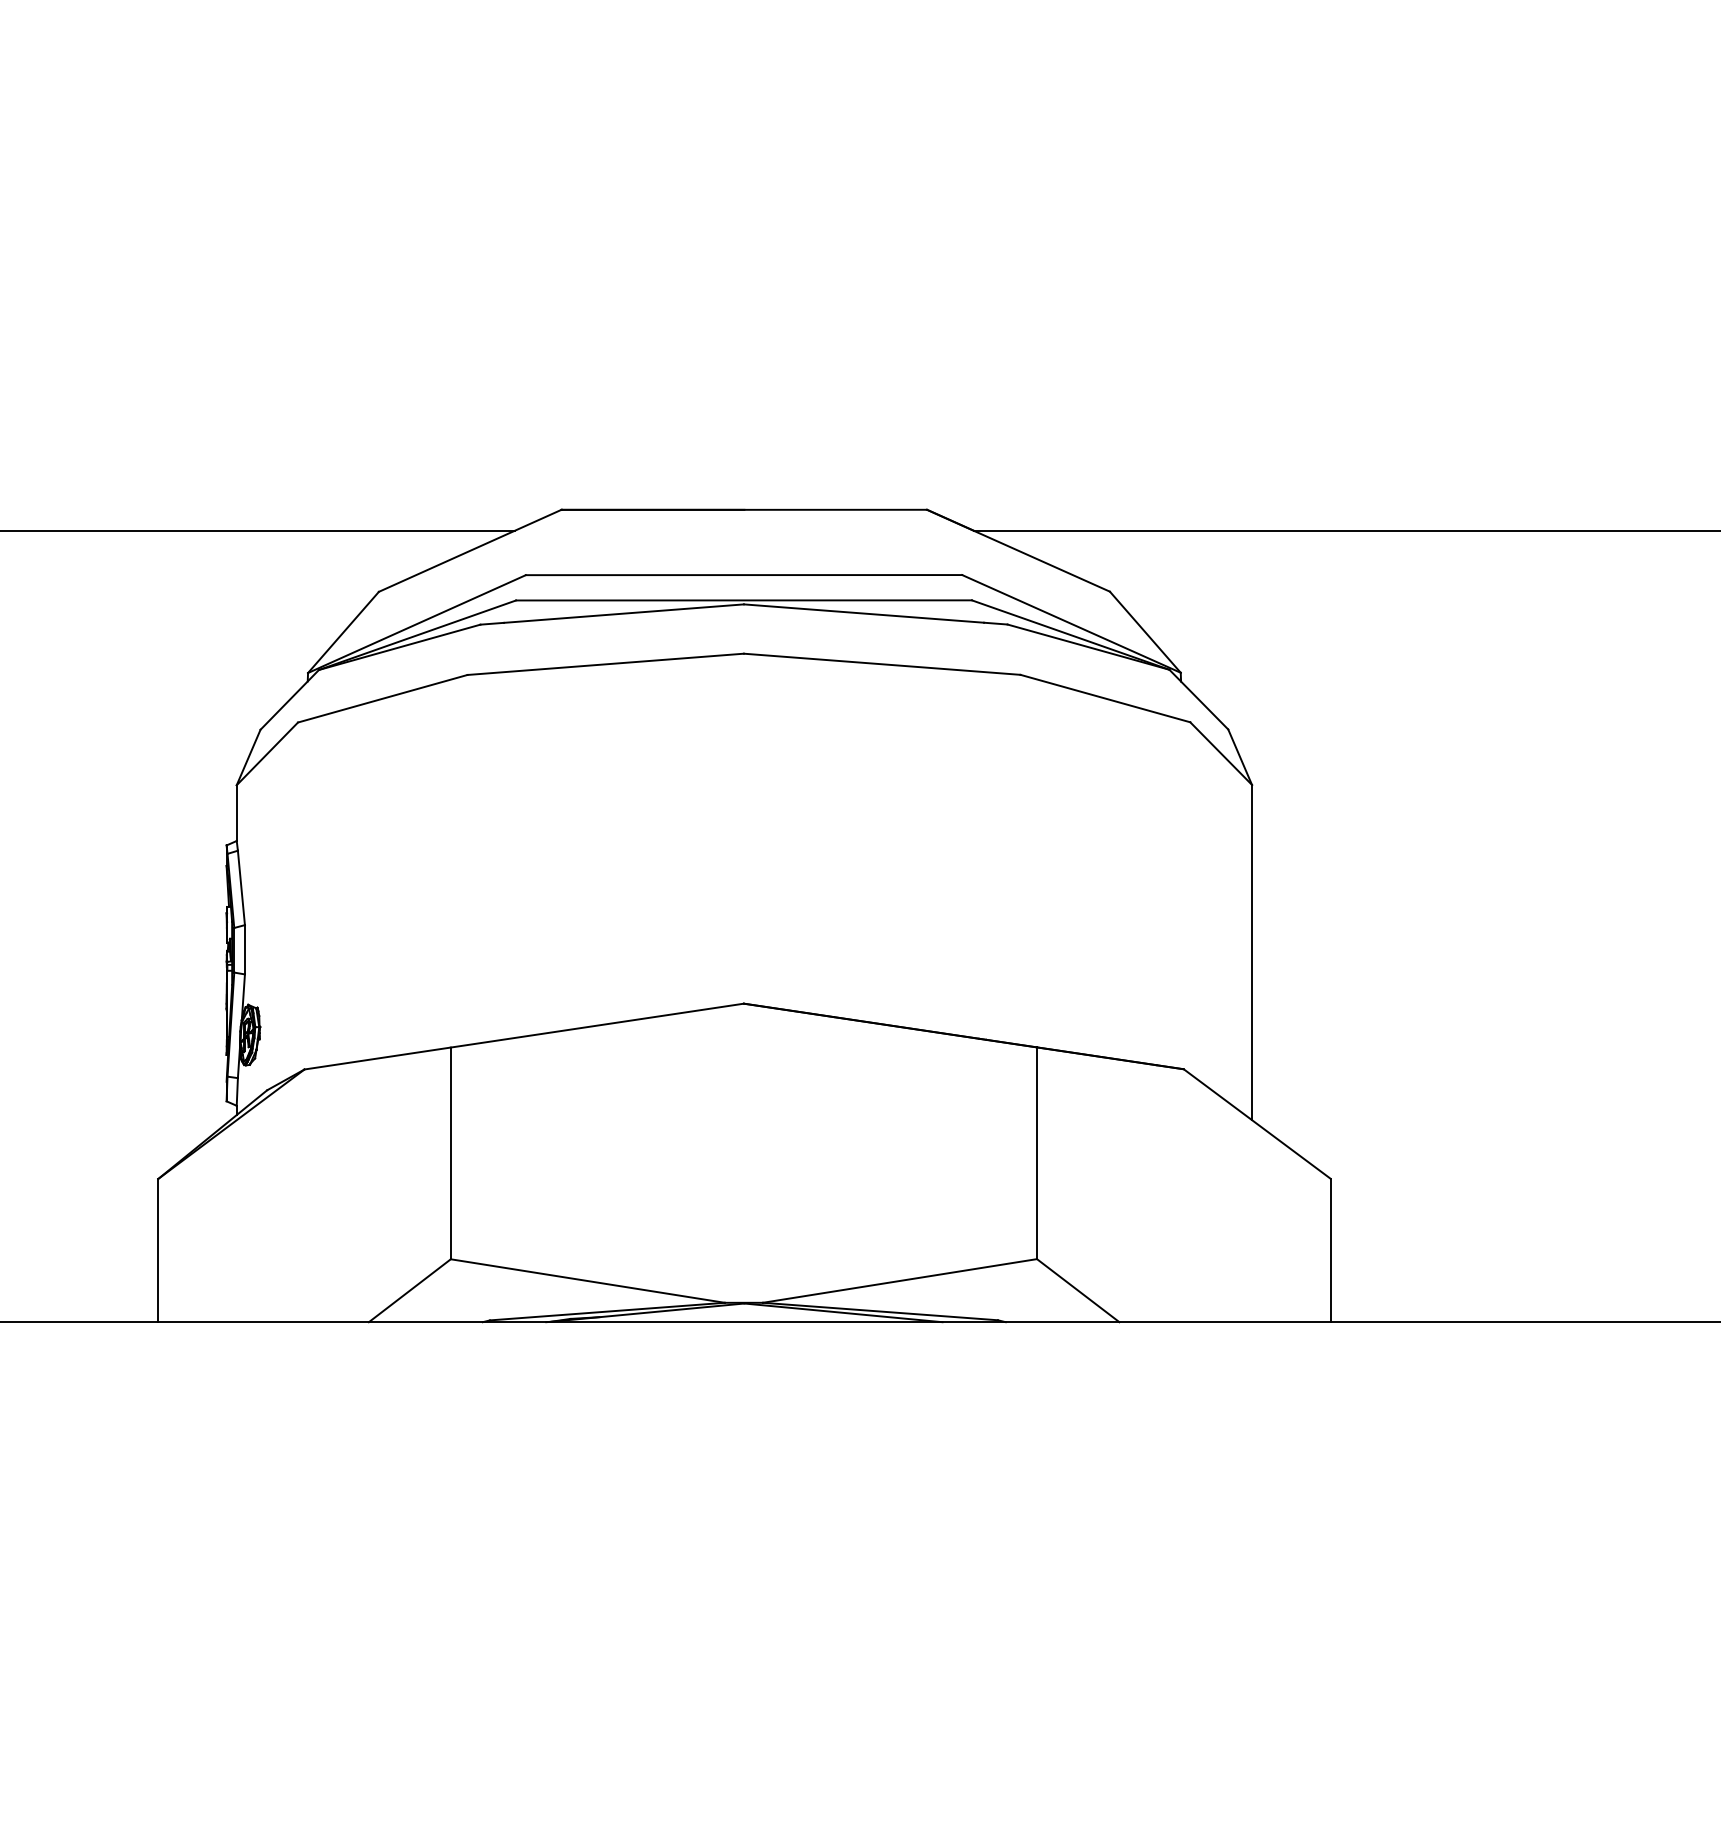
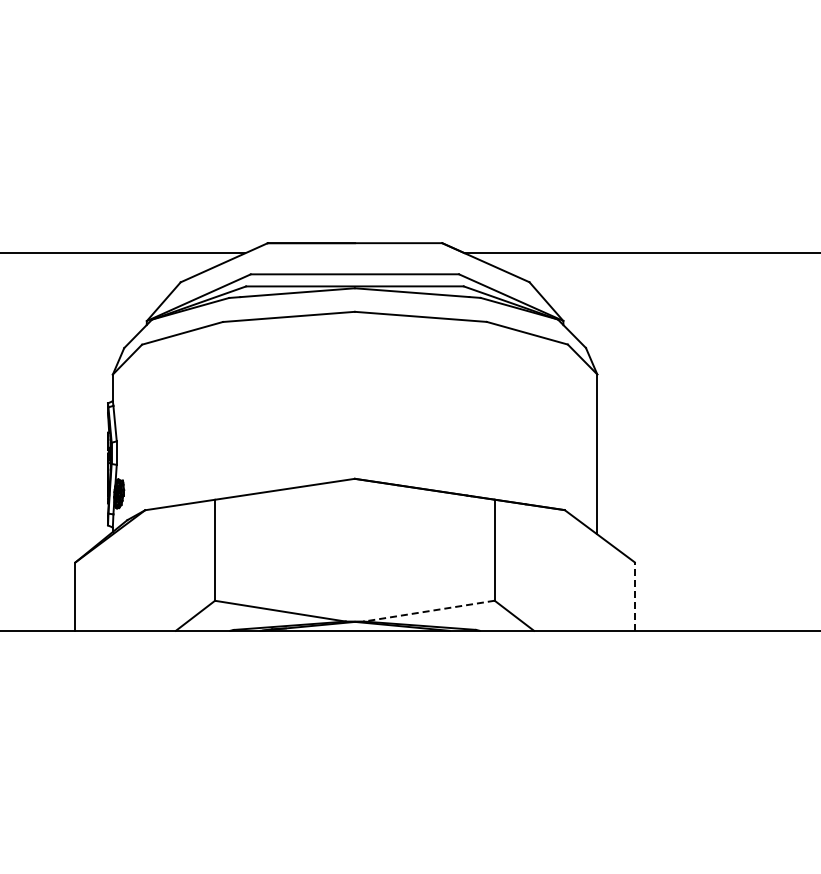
line: (1329, 1250) -> (634, 596), solid -> dashed
line: (898, 1281) -> (428, 611), solid -> dashed

